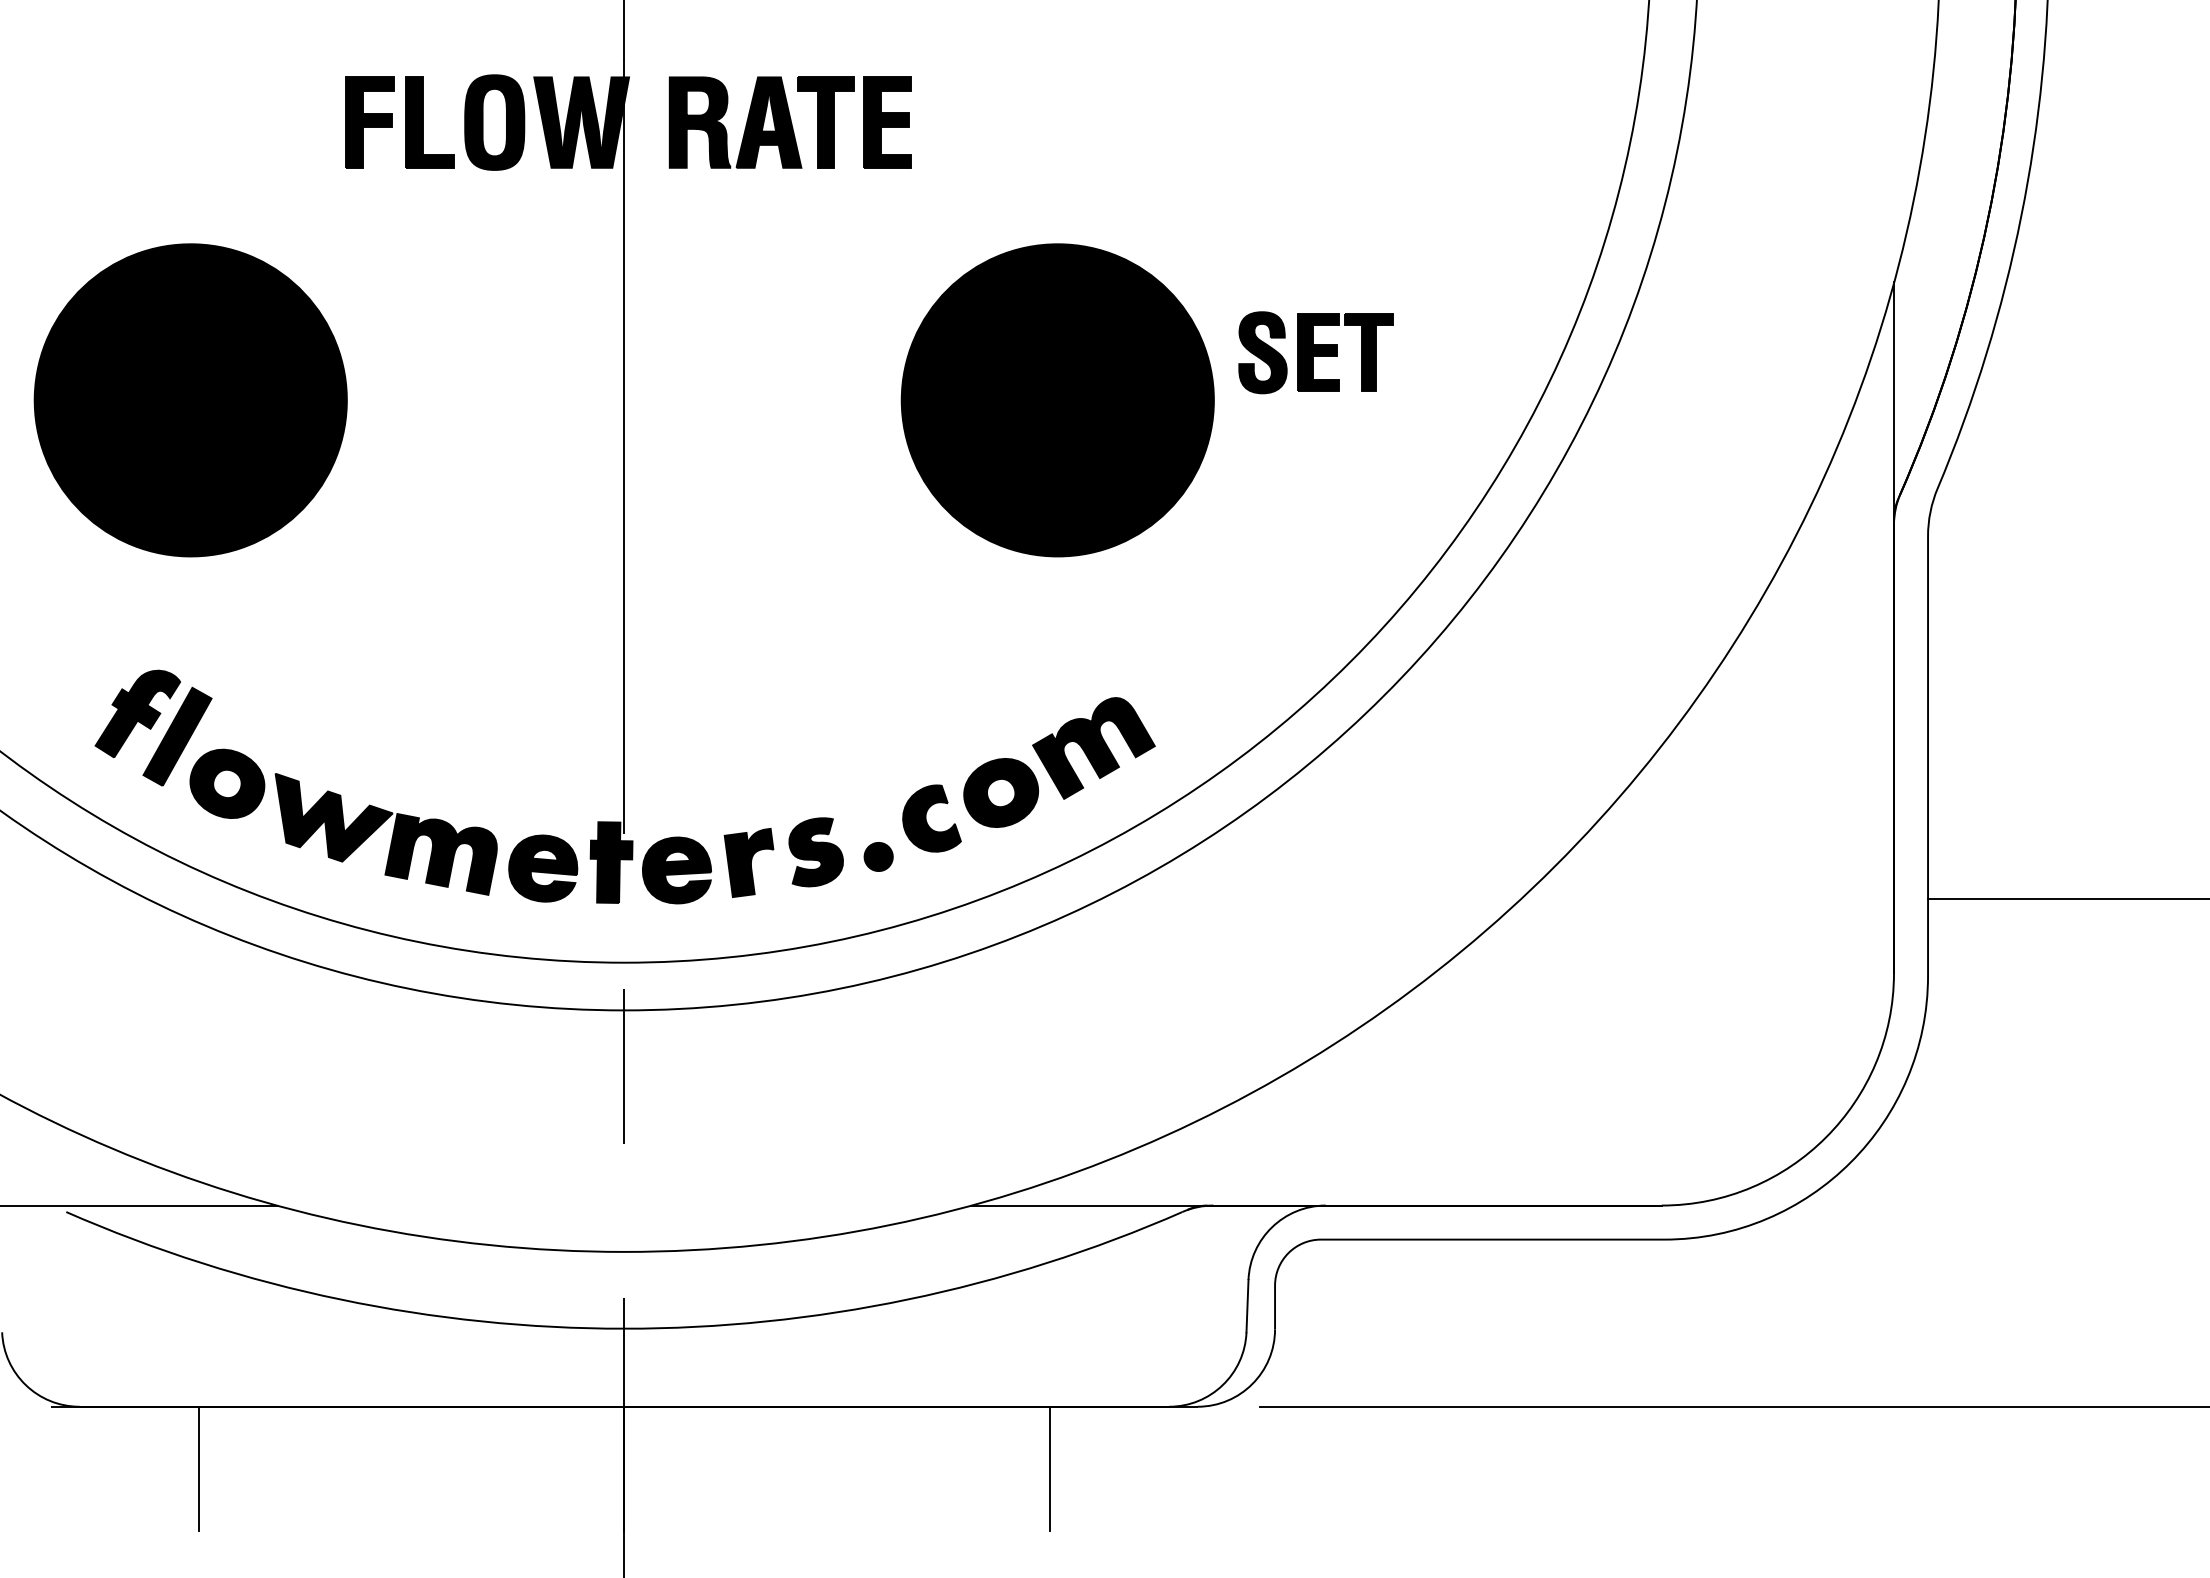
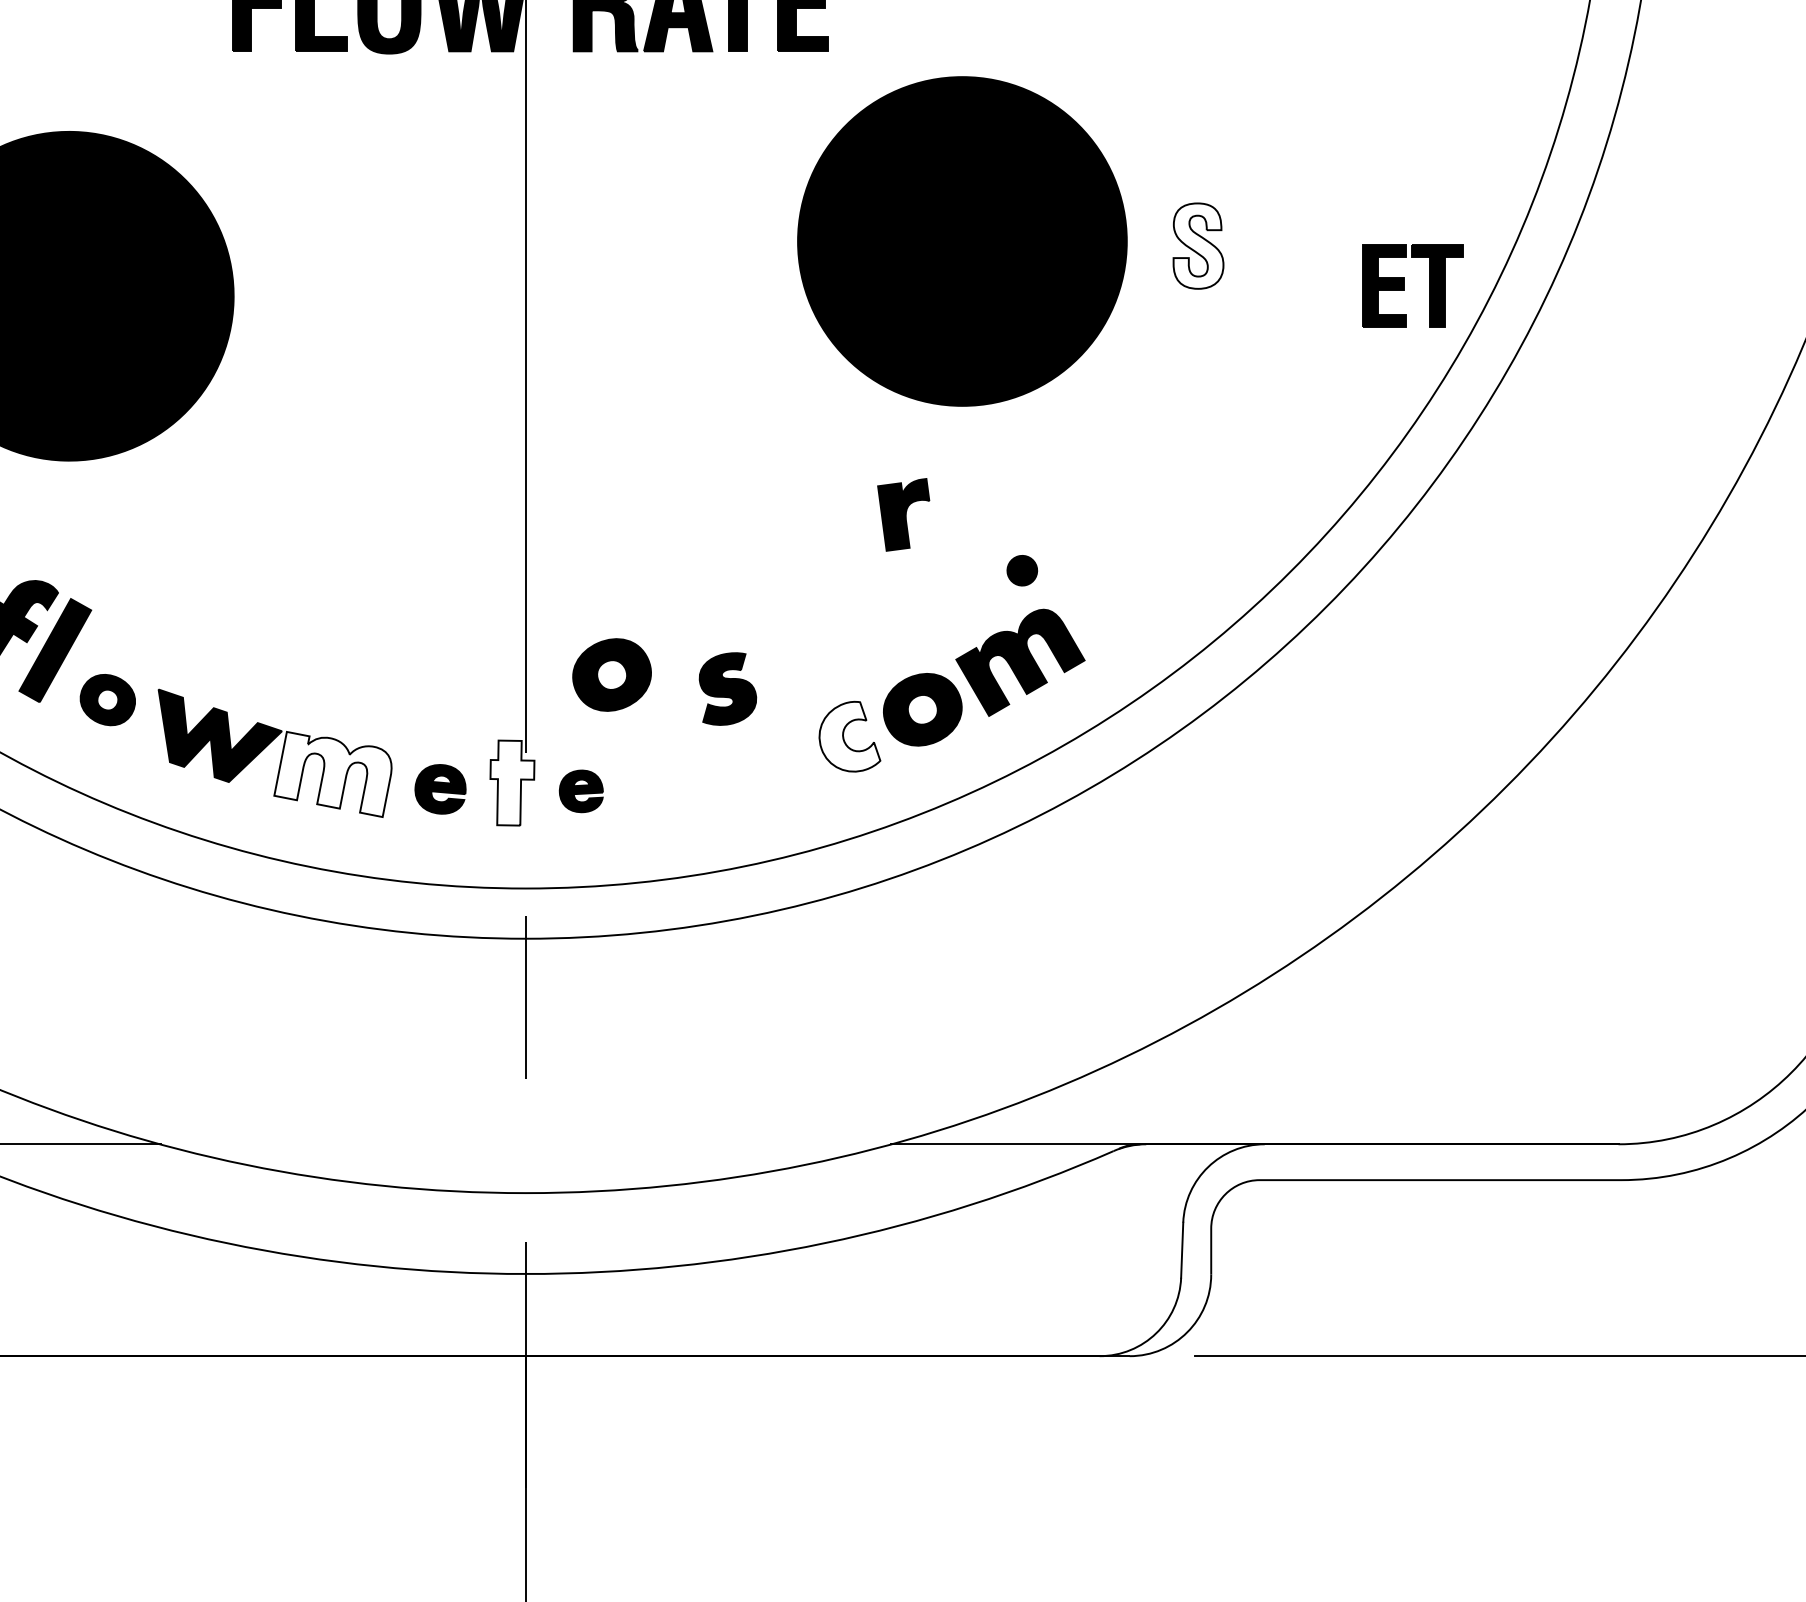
fill: (1262, 352) -> (1198, 245), removed
part: (1337, 352) -> (1404, 285), moved
part: (1057, 400) -> (962, 241), moved
part: (706, 759) -> (612, 674), added
part: (227, 783) -> (107, 699), size x0.7
fill: (931, 818) -> (849, 736), removed
part: (815, 852) -> (727, 689), moved
fill: (440, 854) -> (332, 774), removed
part: (878, 856) -> (1022, 570), moved
fill: (611, 862) -> (512, 782), removed
part: (748, 862) -> (903, 514), moved
part: (543, 868) -> (440, 789), size x0.7
part: (676, 870) -> (580, 791), size x0.6
line: (198, 1468) -> (77, 1421), removed
line: (1050, 1468) -> (974, 1421), removed

